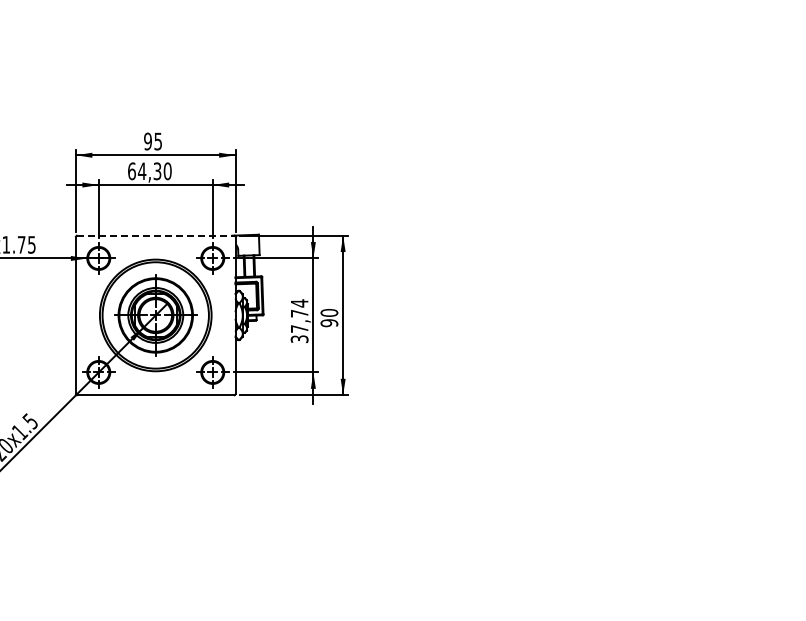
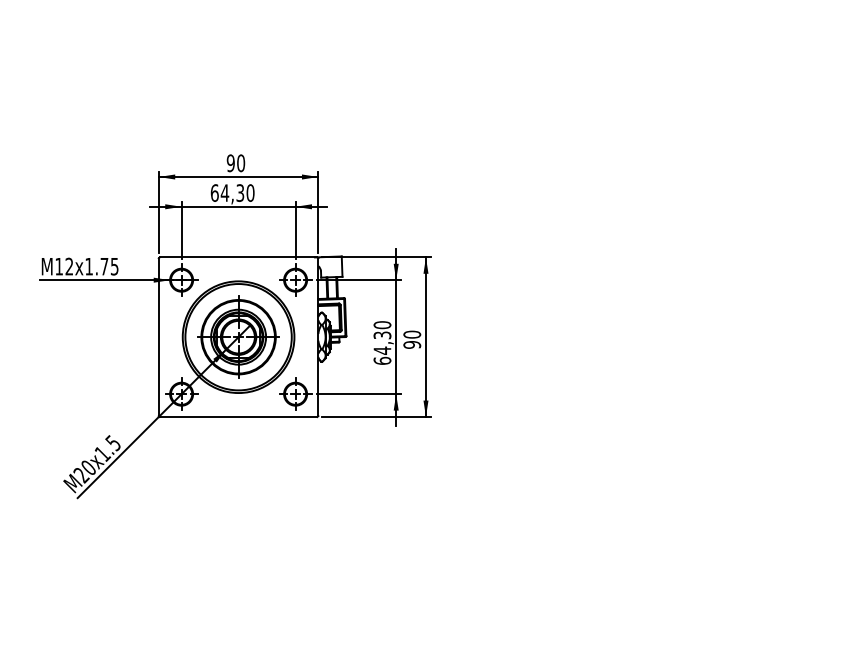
text: (158, 141) -> (241, 163), 95 -> 90
line: (155, 235) -> (238, 257), dashed -> solid
text: (299, 320) -> (382, 342), 37,74 -> 64,30

